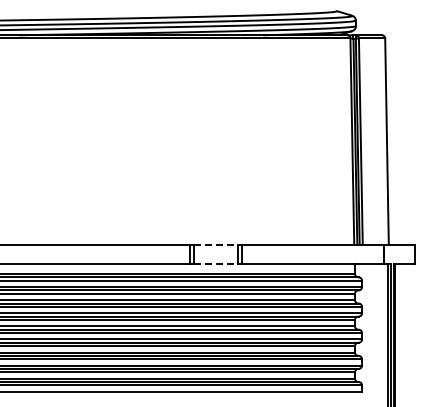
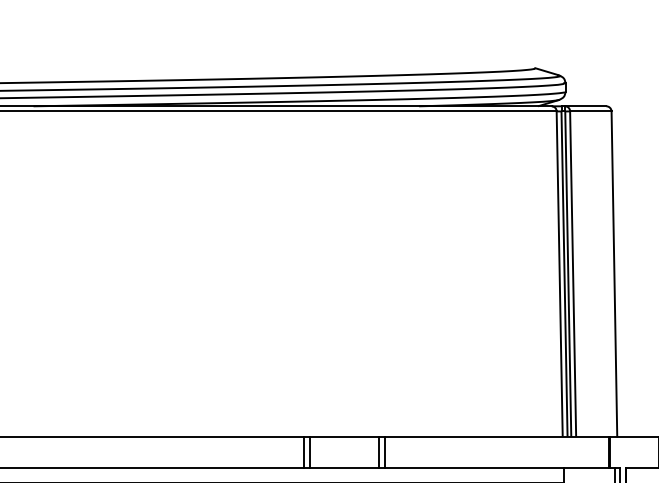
line: (216, 244) -> (345, 436), dashed -> solid
line: (216, 264) -> (345, 468), dashed -> solid

